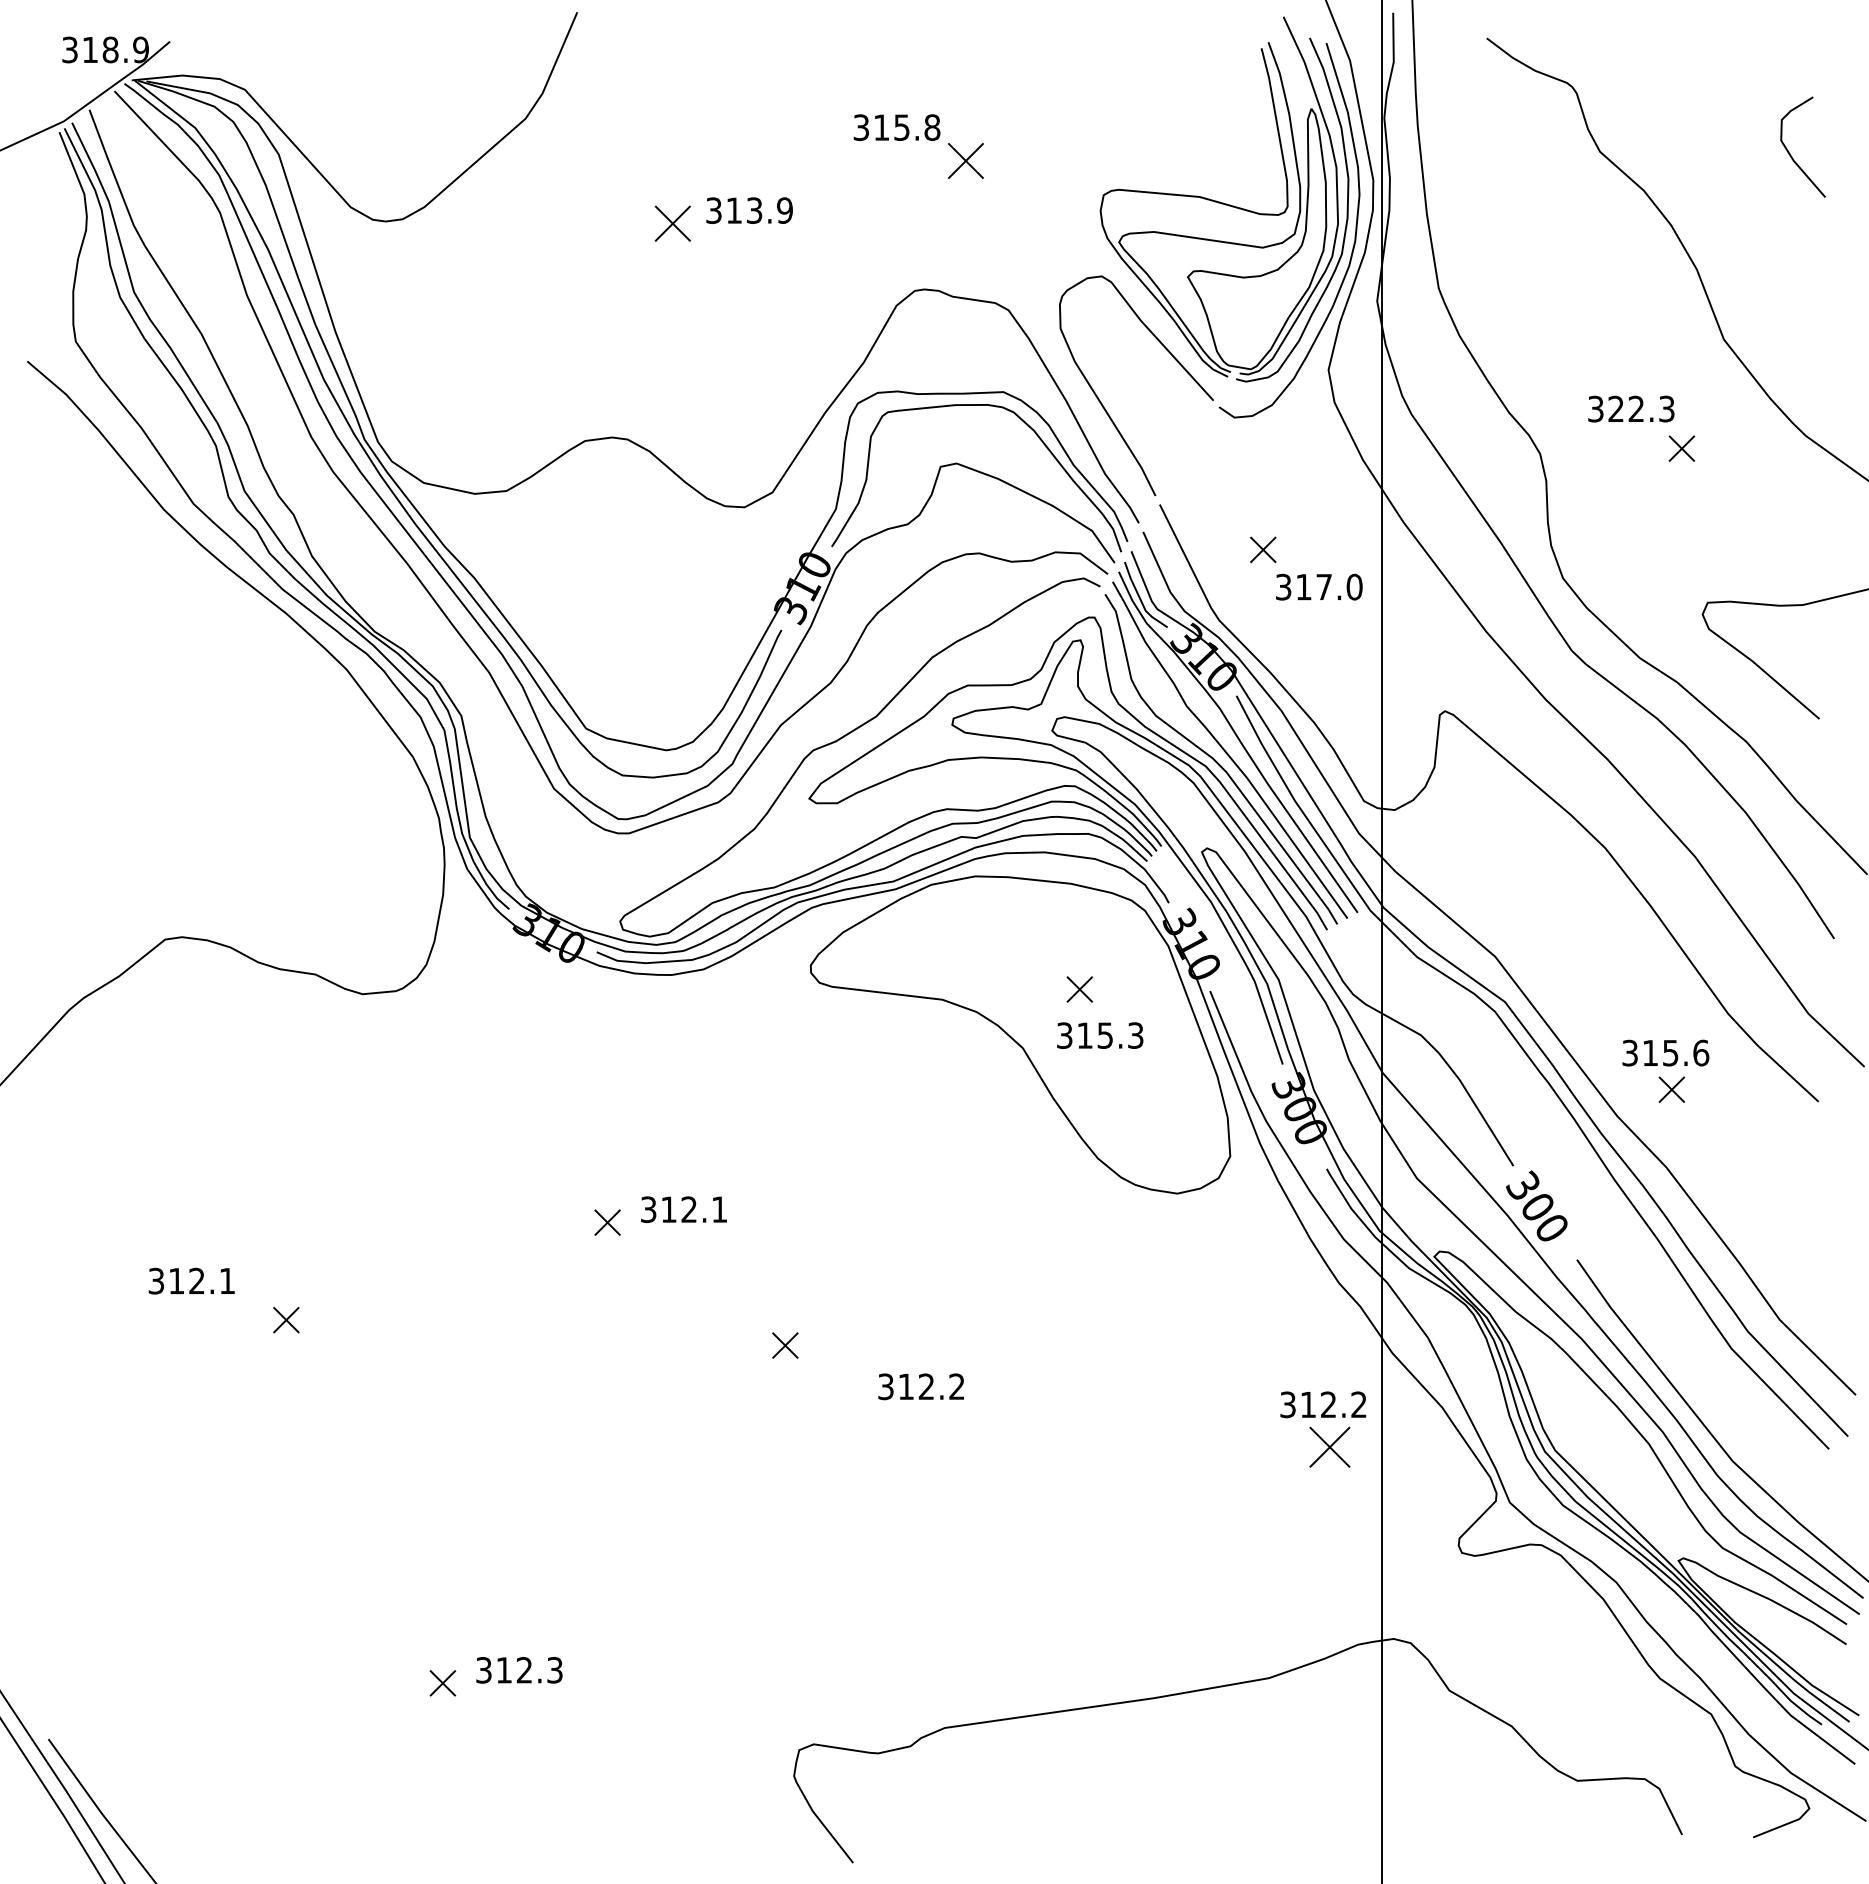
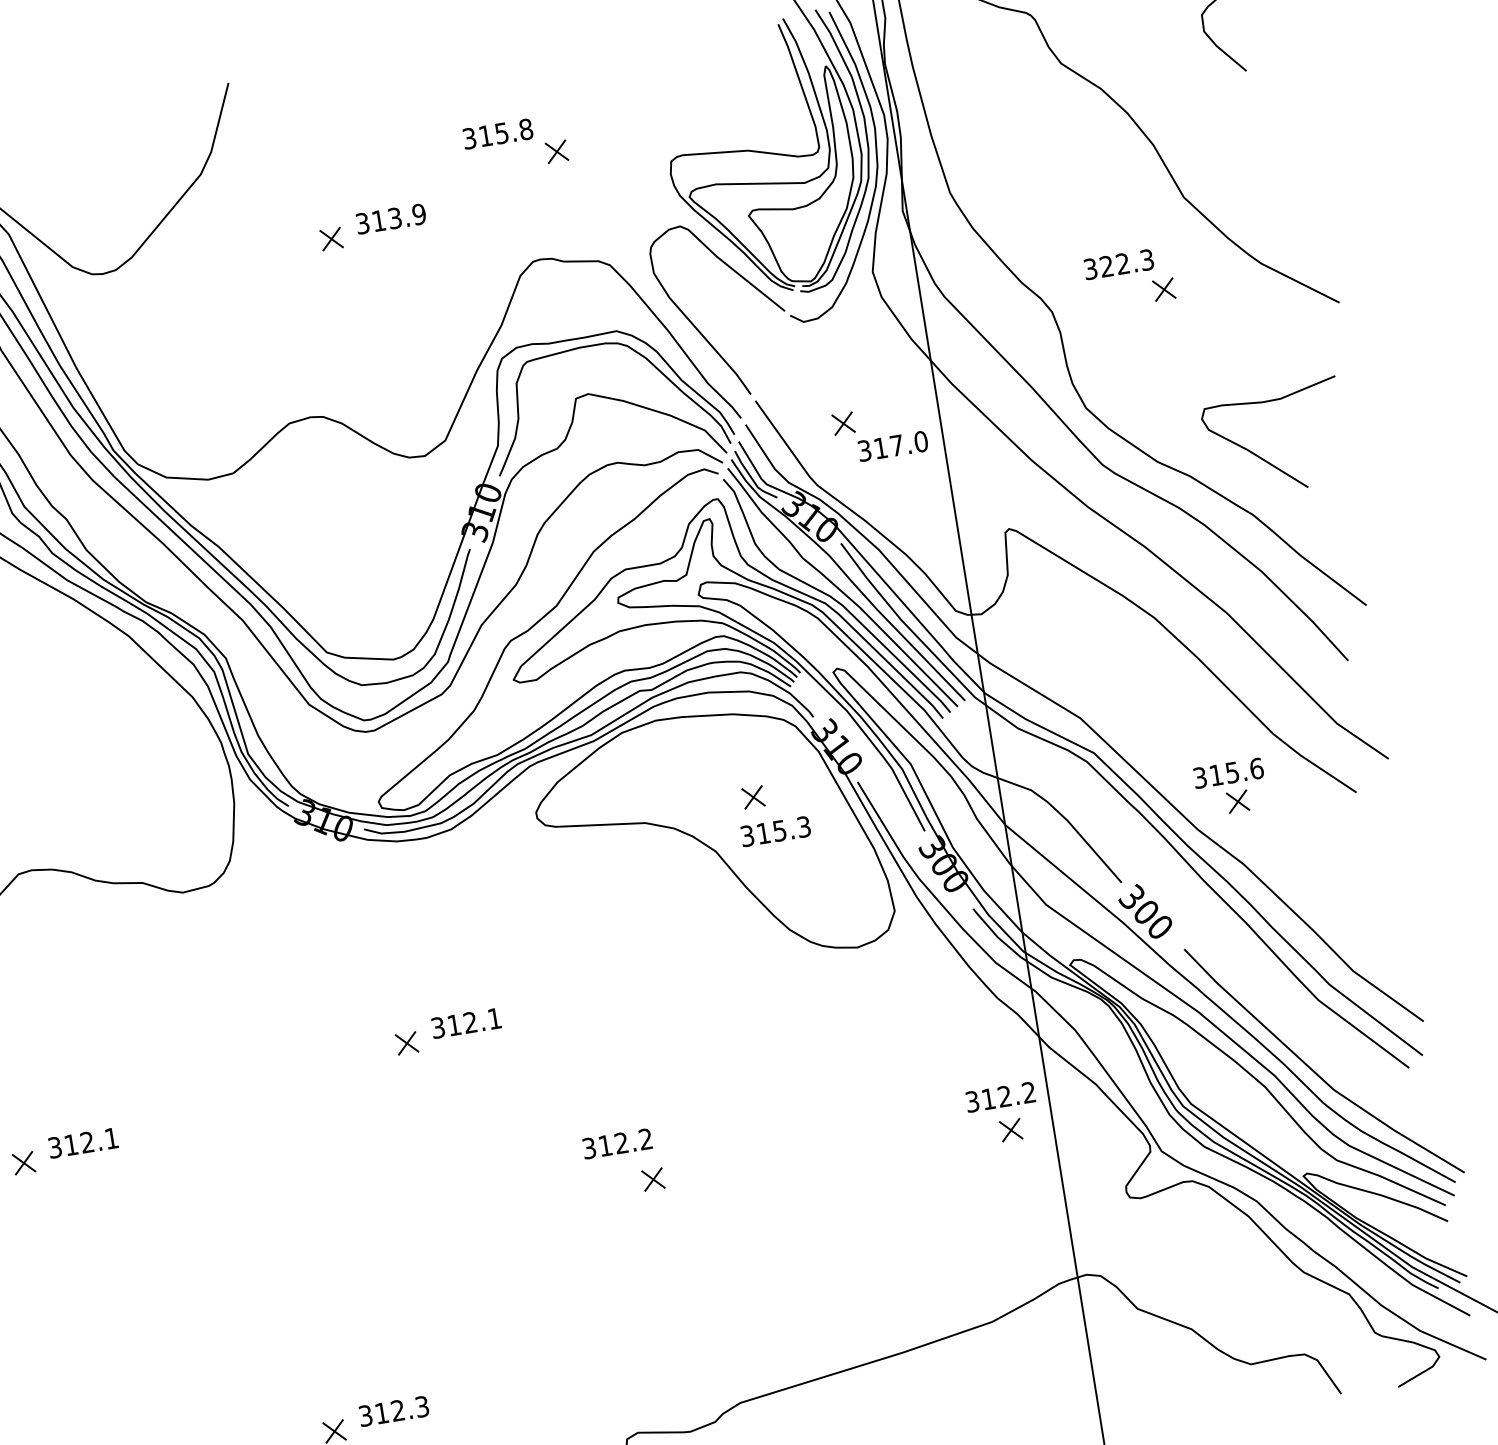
part: (965, 160) -> (556, 151), size x0.71
part: (672, 223) -> (331, 239), size x0.71
part: (286, 1320) -> (24, 1163), moved
part: (785, 1345) -> (653, 1179), moved
text: (920, 1386) -> (616, 1143), moved
part: (1329, 1447) -> (1010, 1130), size x0.62

